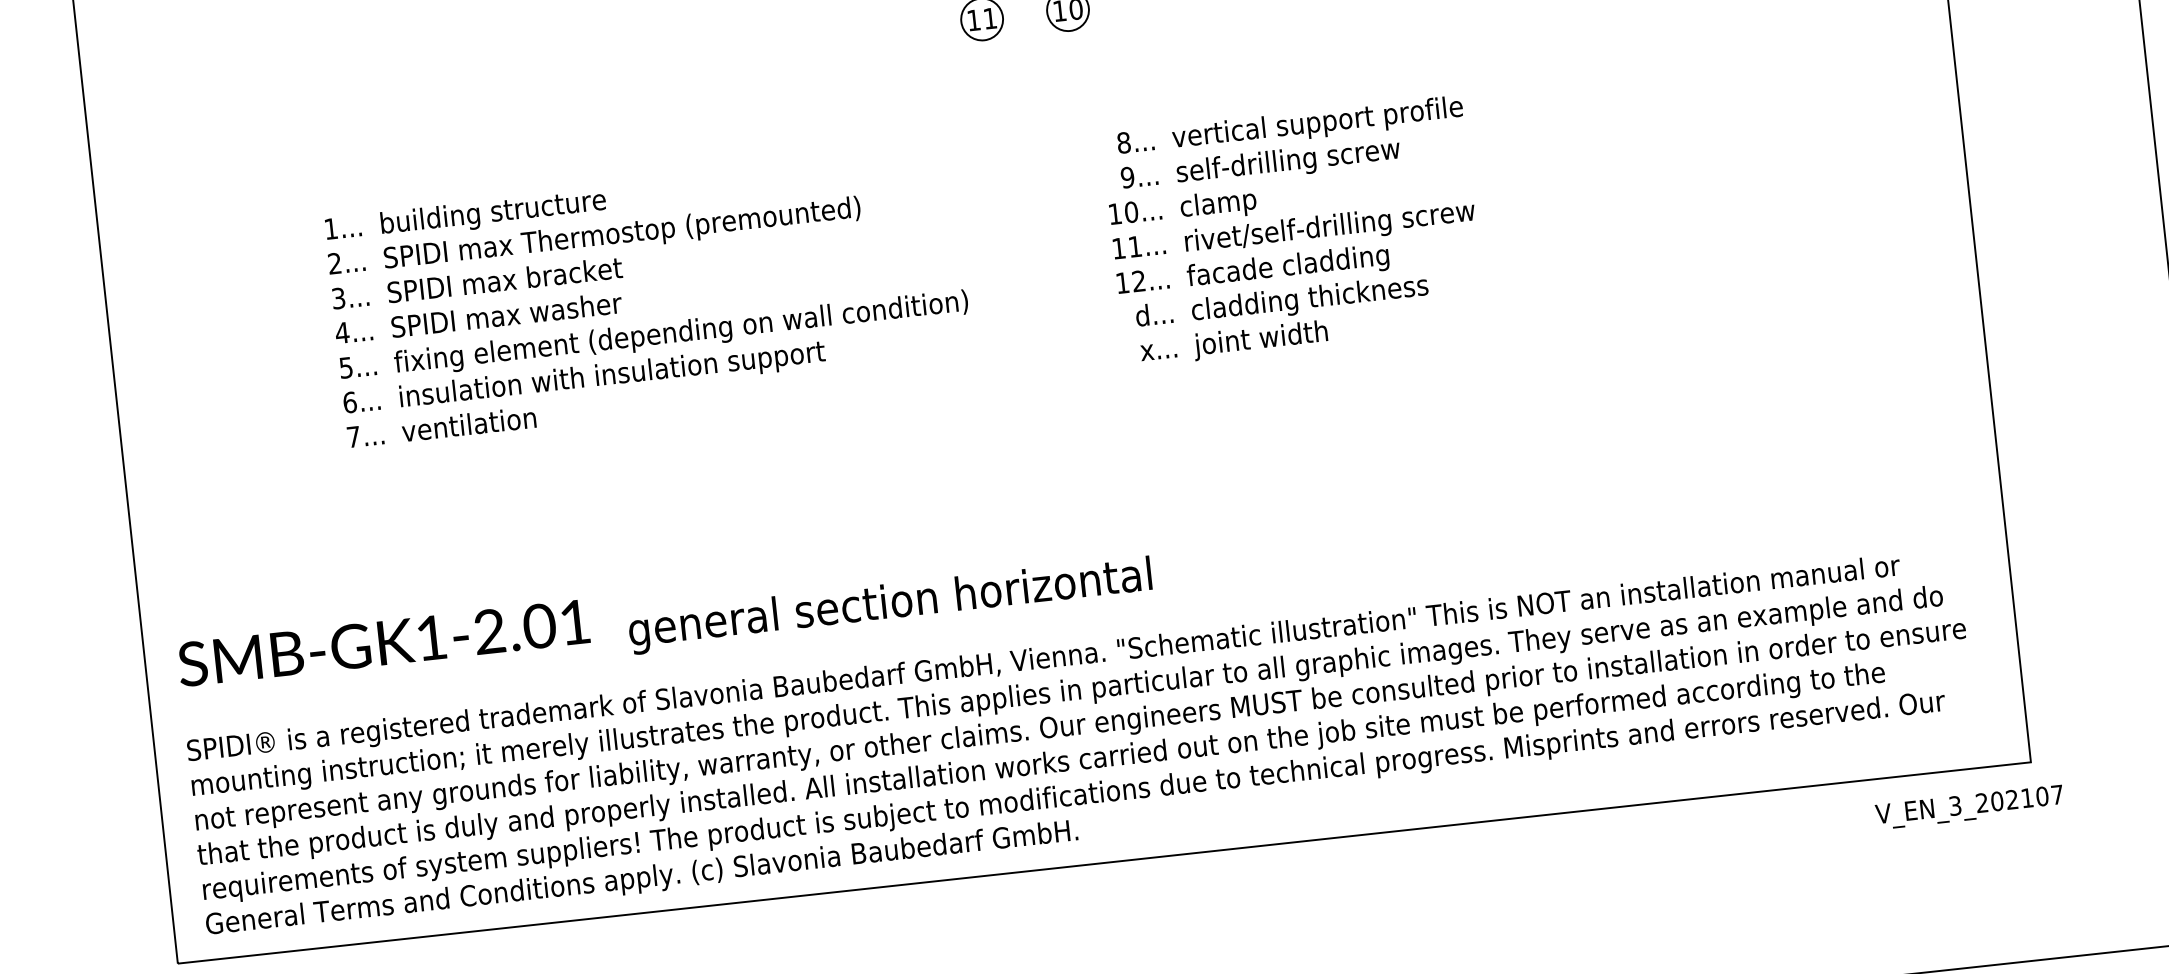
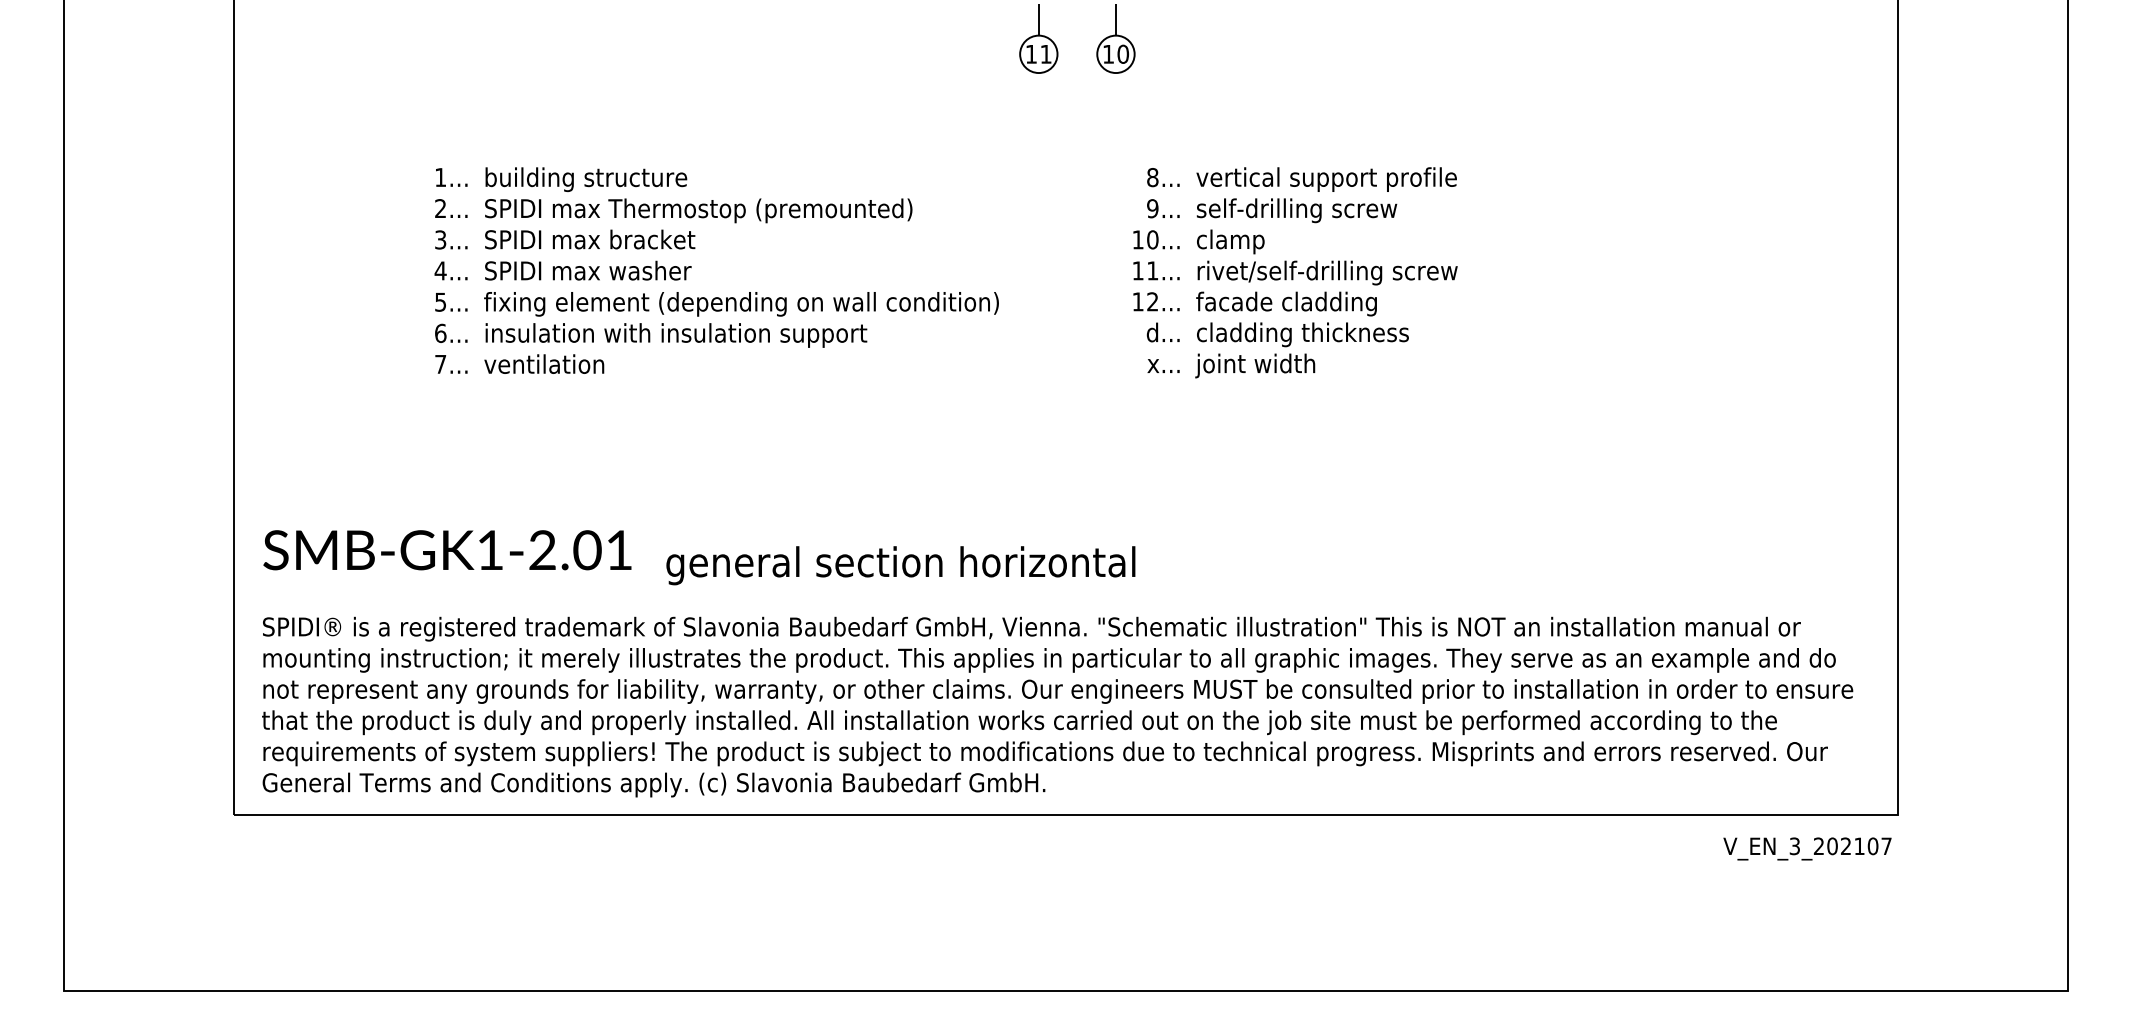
text: (1969, 806) -> (1807, 848), moved

